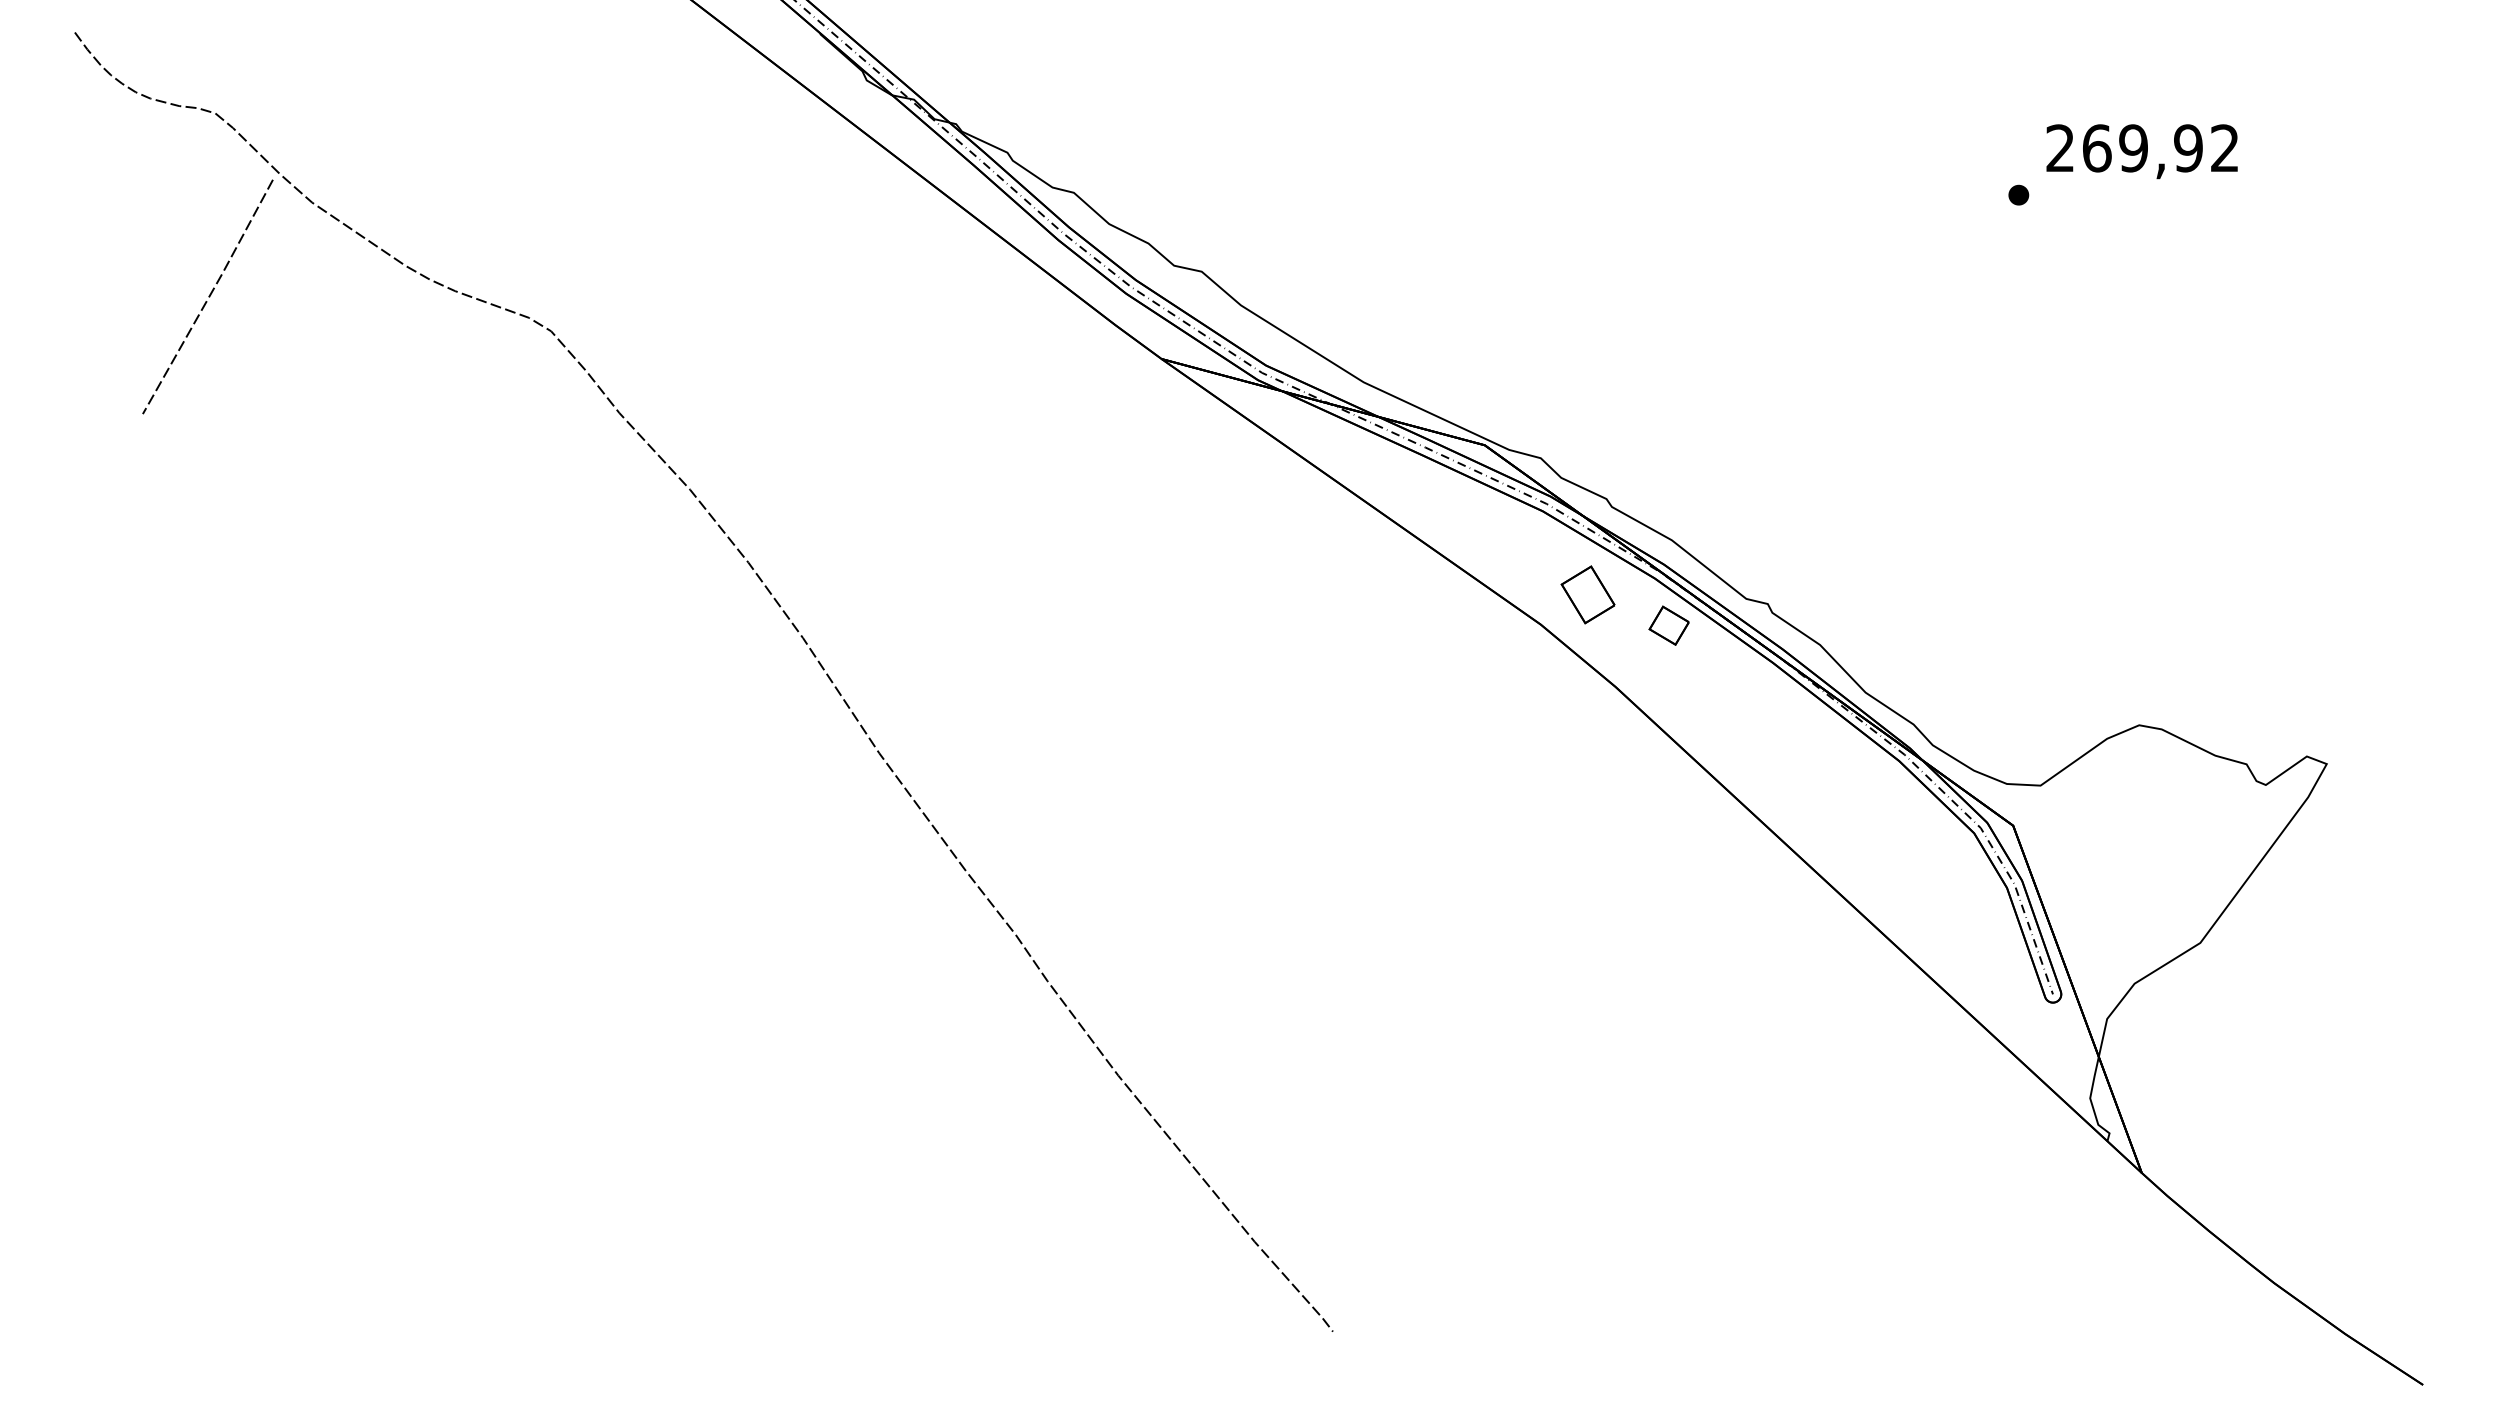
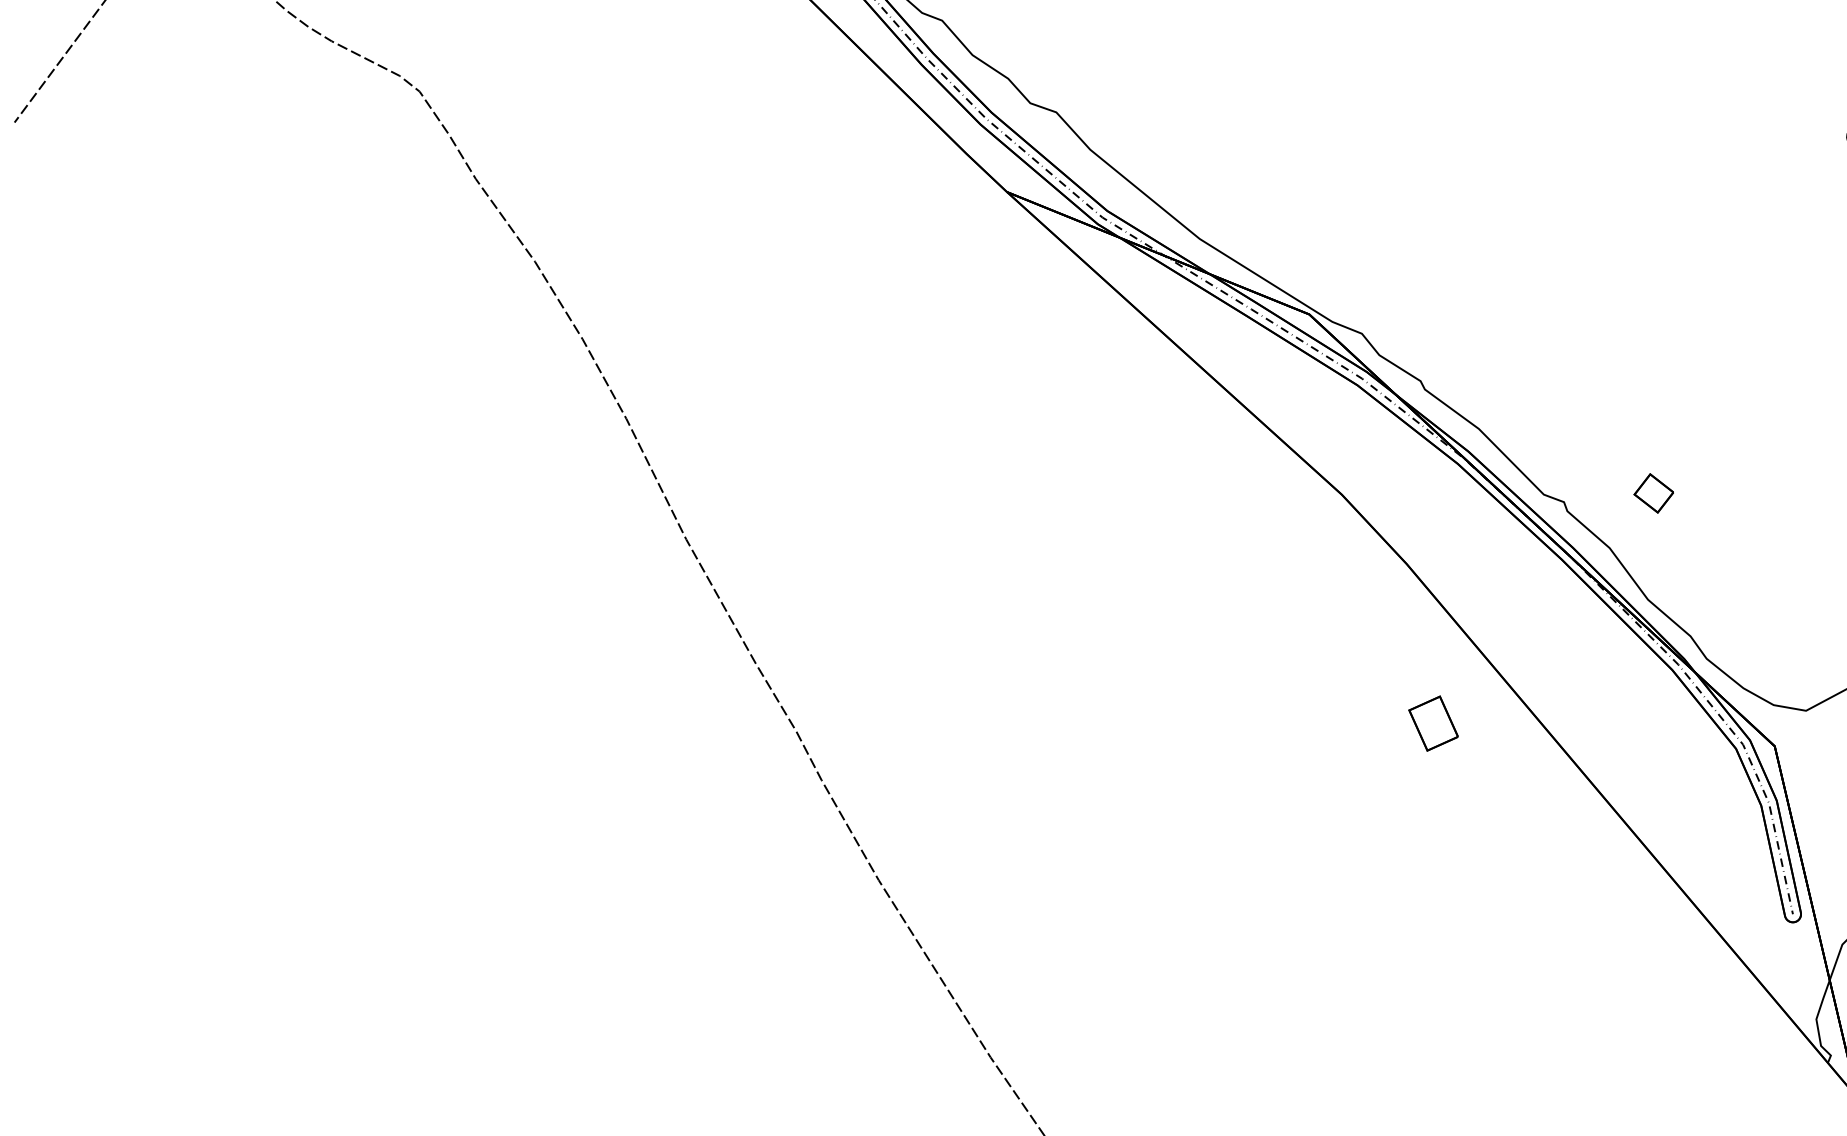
part: (1587, 594) -> (1433, 723), moved
part: (1668, 625) -> (1653, 493), moved

